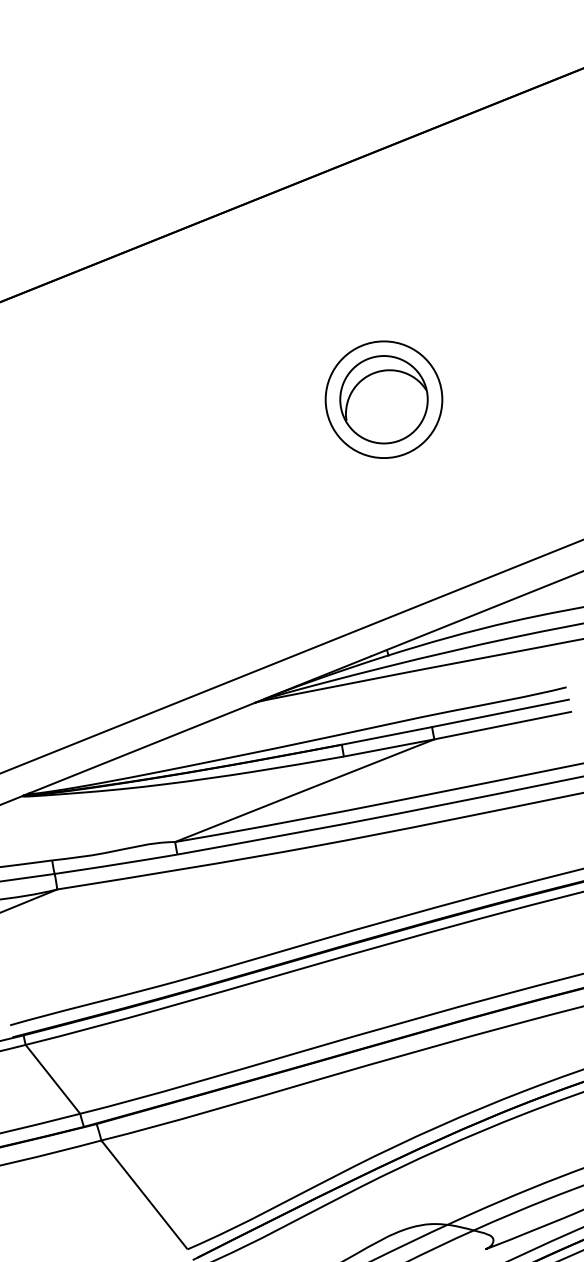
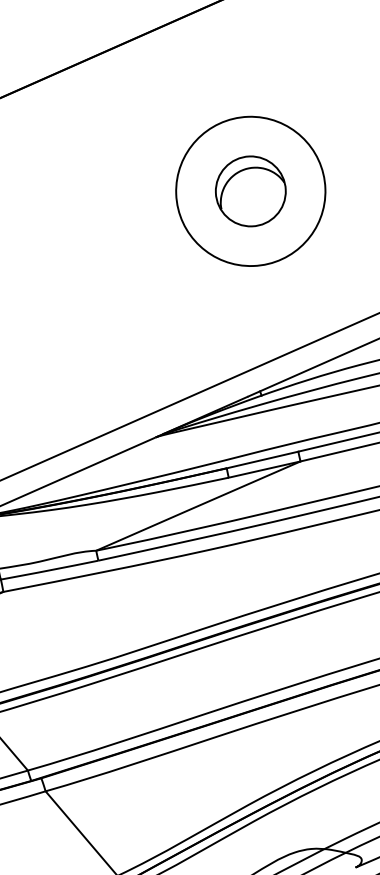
circle: (383, 399) -> (250, 191), size x1.6

